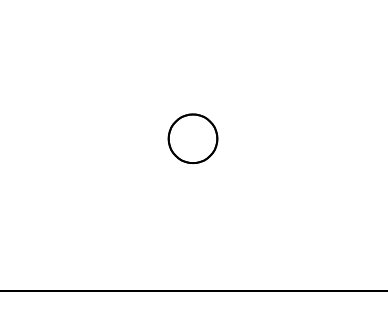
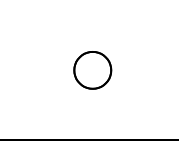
part: (192, 138) -> (92, 70), size x1.67

